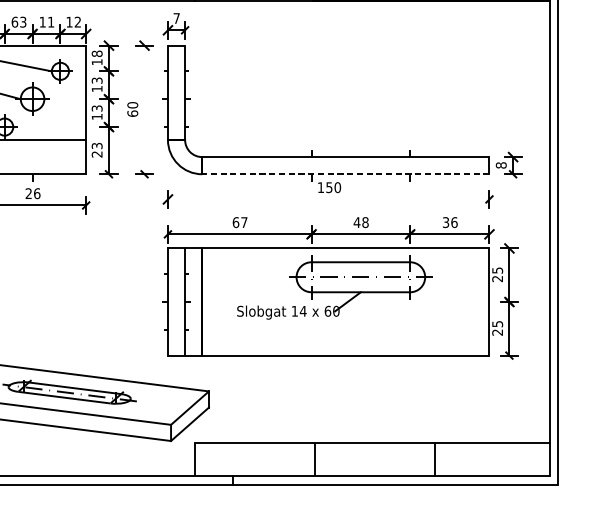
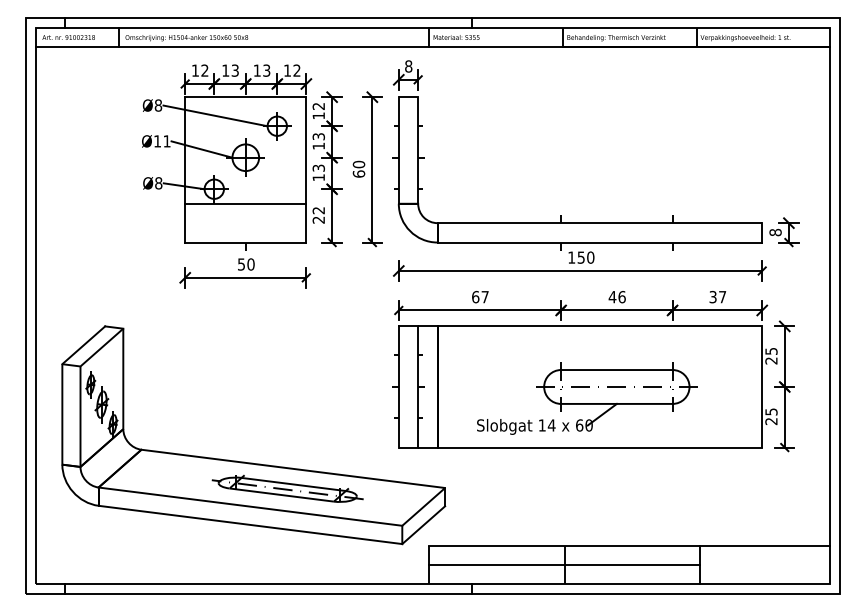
text: (176, 18) -> (408, 66), 7 -> 8
text: (14, 22) -> (225, 70), 63 -> 13
text: (50, 22) -> (266, 70), 11 -> 13
text: (96, 53) -> (318, 106), 18 -> 12
line: (144, 109) -> (372, 169), added
text: (96, 145) -> (318, 210), 23 -> 22
line: (345, 174) -> (599, 242), dashed -> solid
text: (33, 193) -> (246, 264), 26 -> 50
line: (328, 198) -> (580, 270), added
text: (454, 221) -> (722, 296), 36 -> 37
text: (364, 222) -> (621, 297), 48 -> 46
part: (334, 287) -> (587, 398), moved
line: (314, 459) -> (564, 565), added

